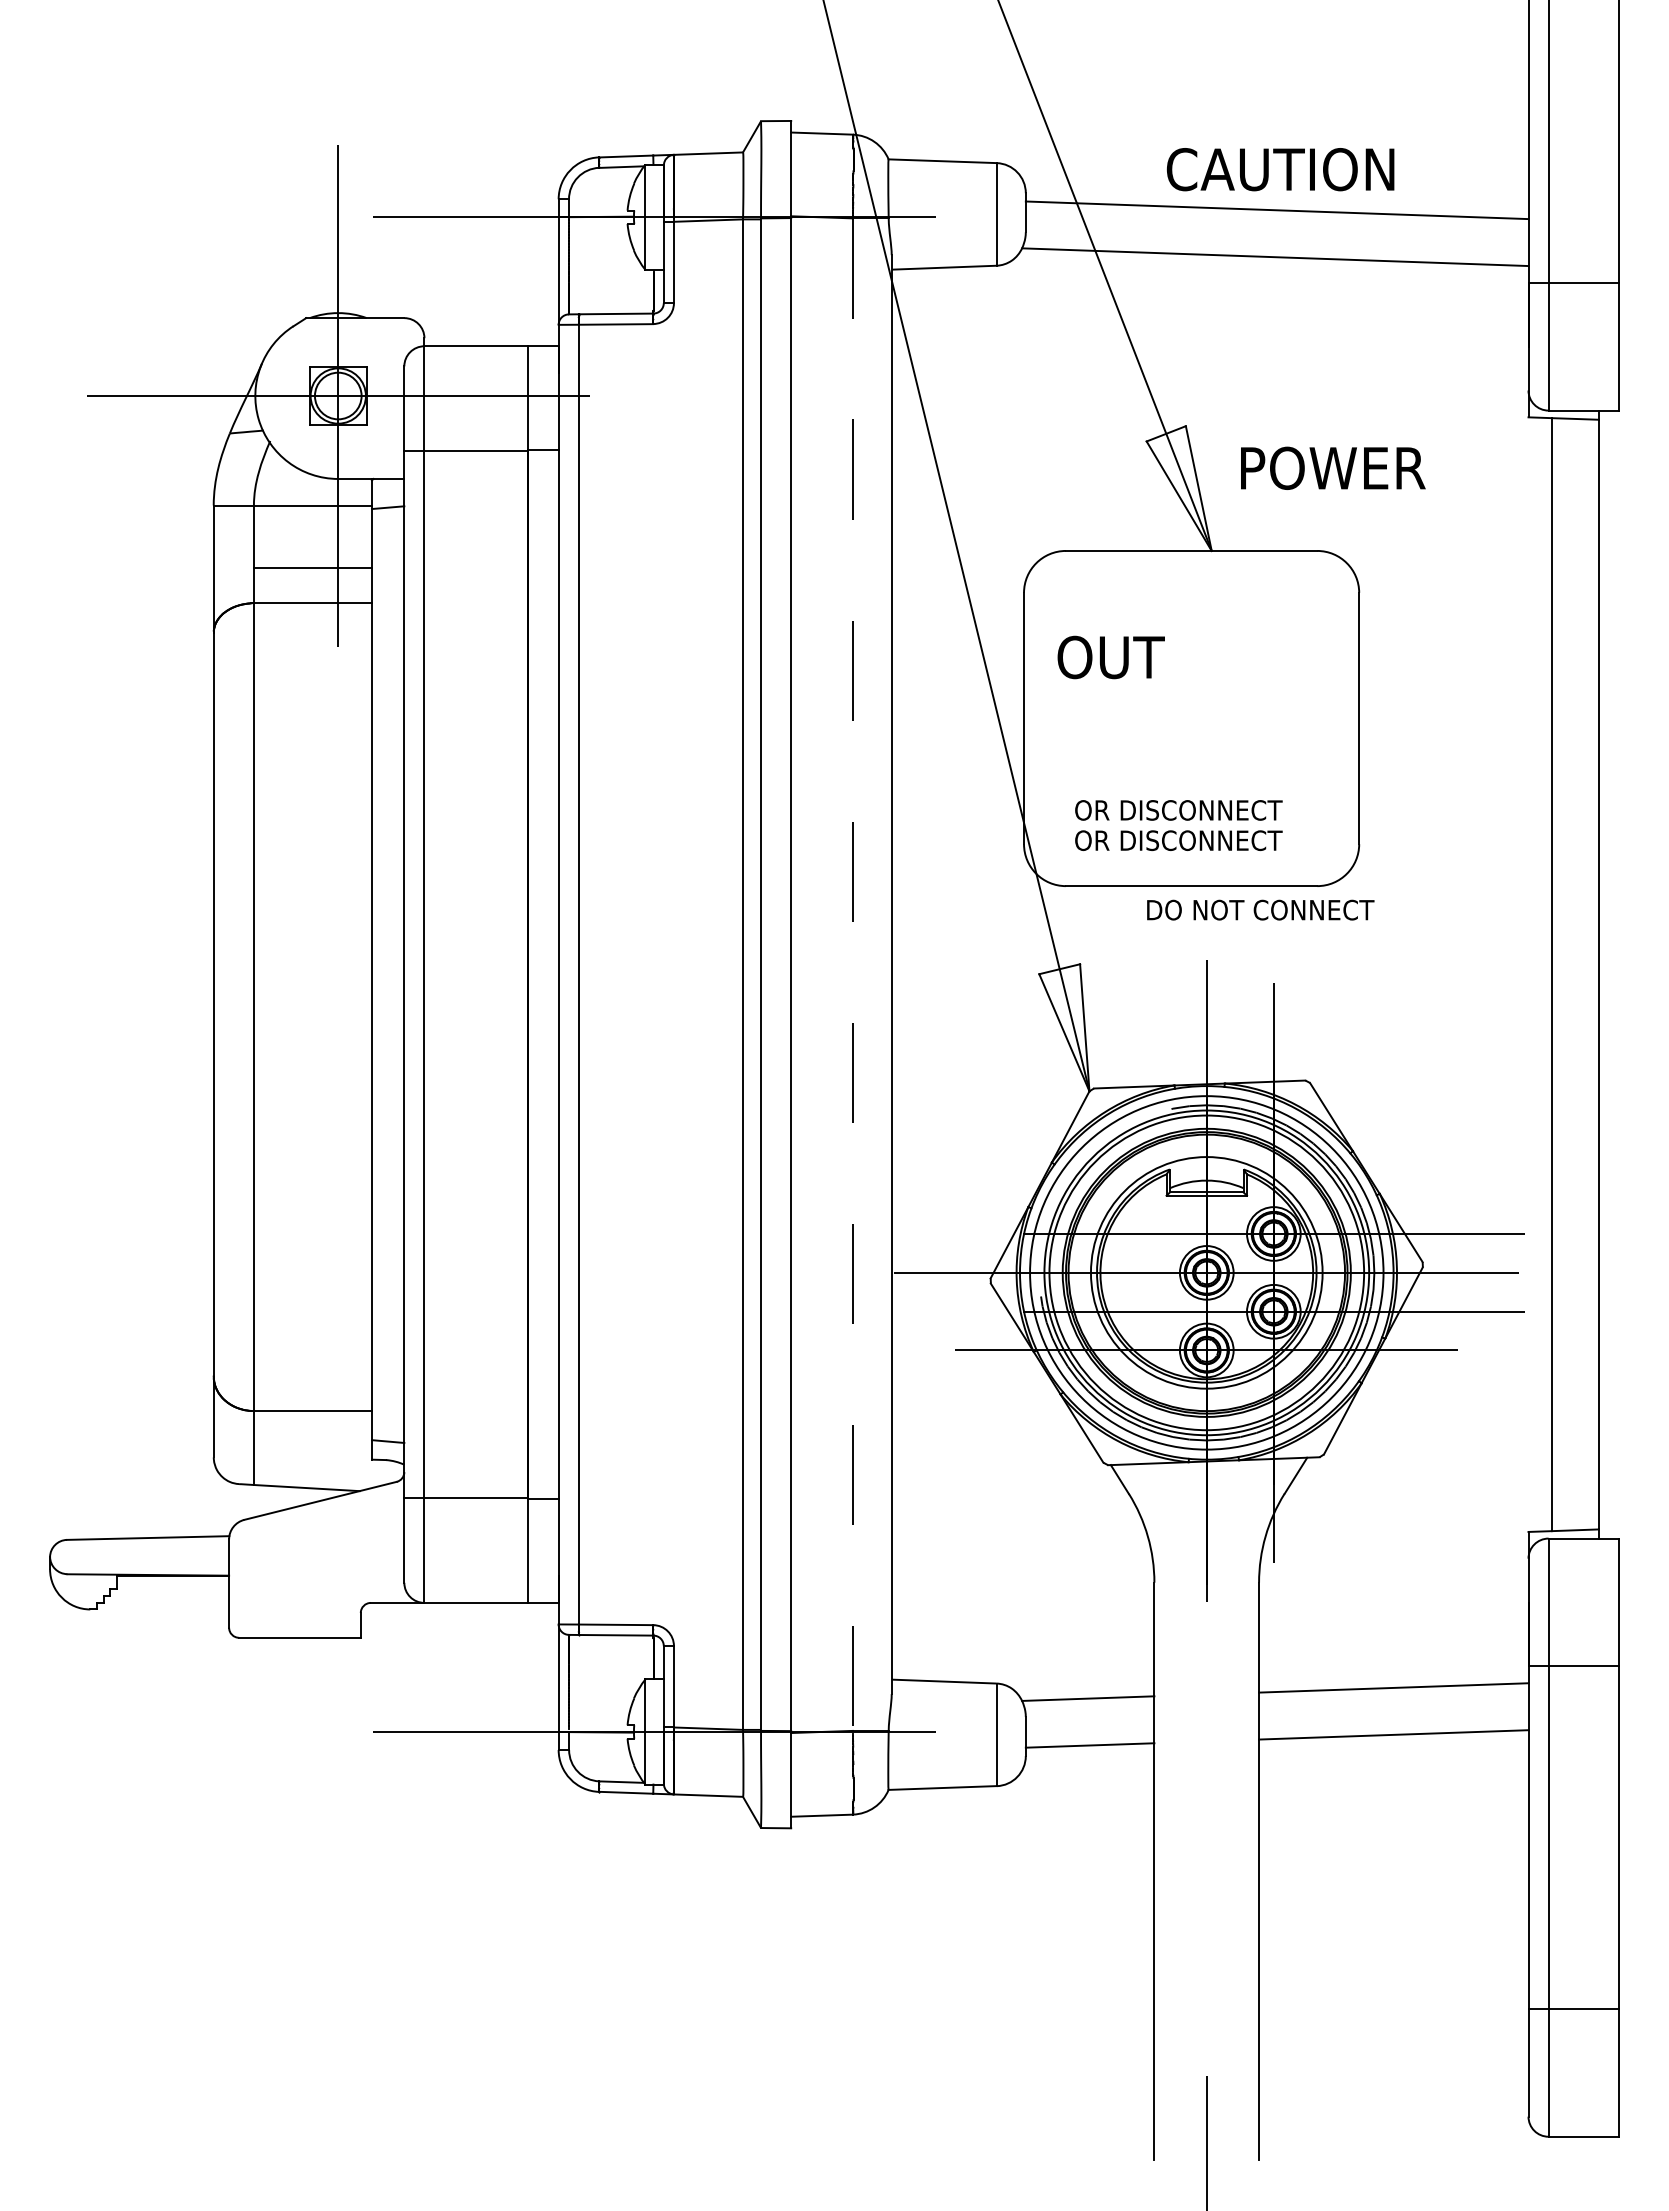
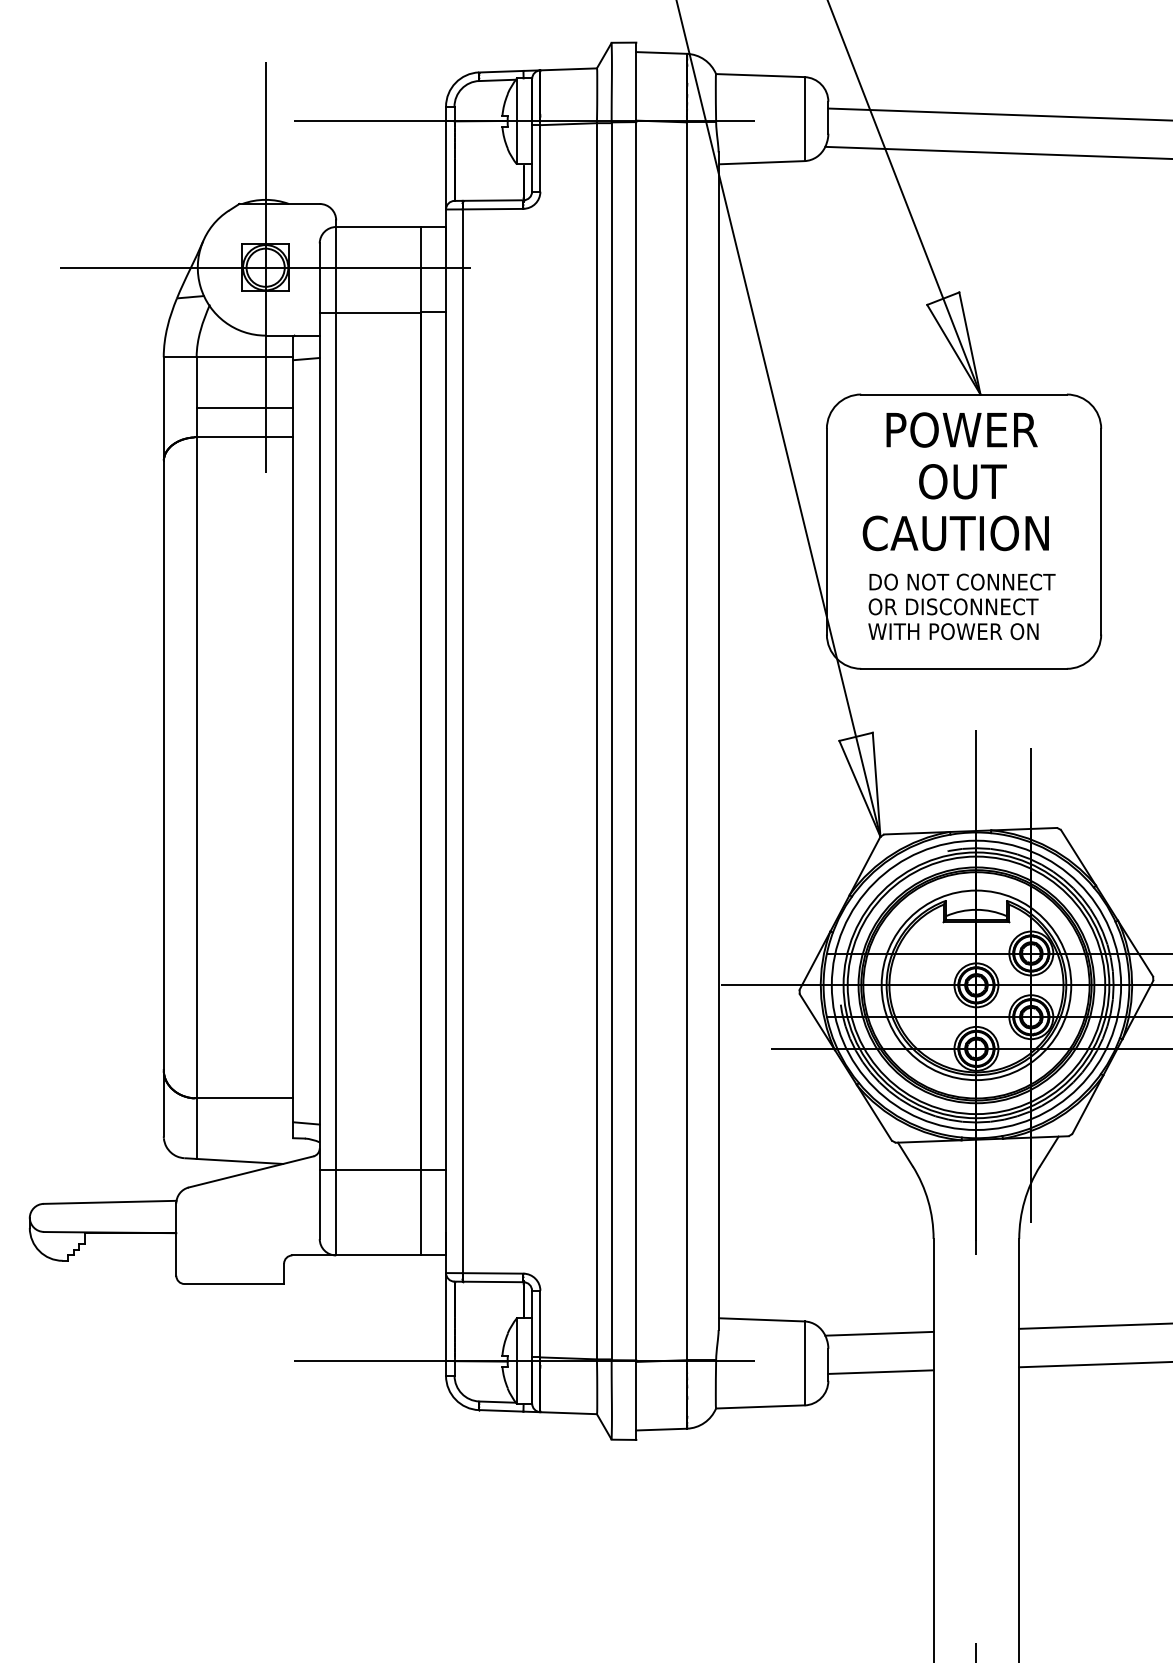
text: (1280, 169) -> (955, 533), moved
text: (1333, 467) -> (962, 429), moved
text: (1110, 657) -> (962, 481), moved
text: (1178, 840) -> (953, 631), OR DISCONNECT -> WITH POWER ON
text: (1260, 909) -> (962, 581), moved
line: (852, 975) -> (686, 741), dashed -> solid

